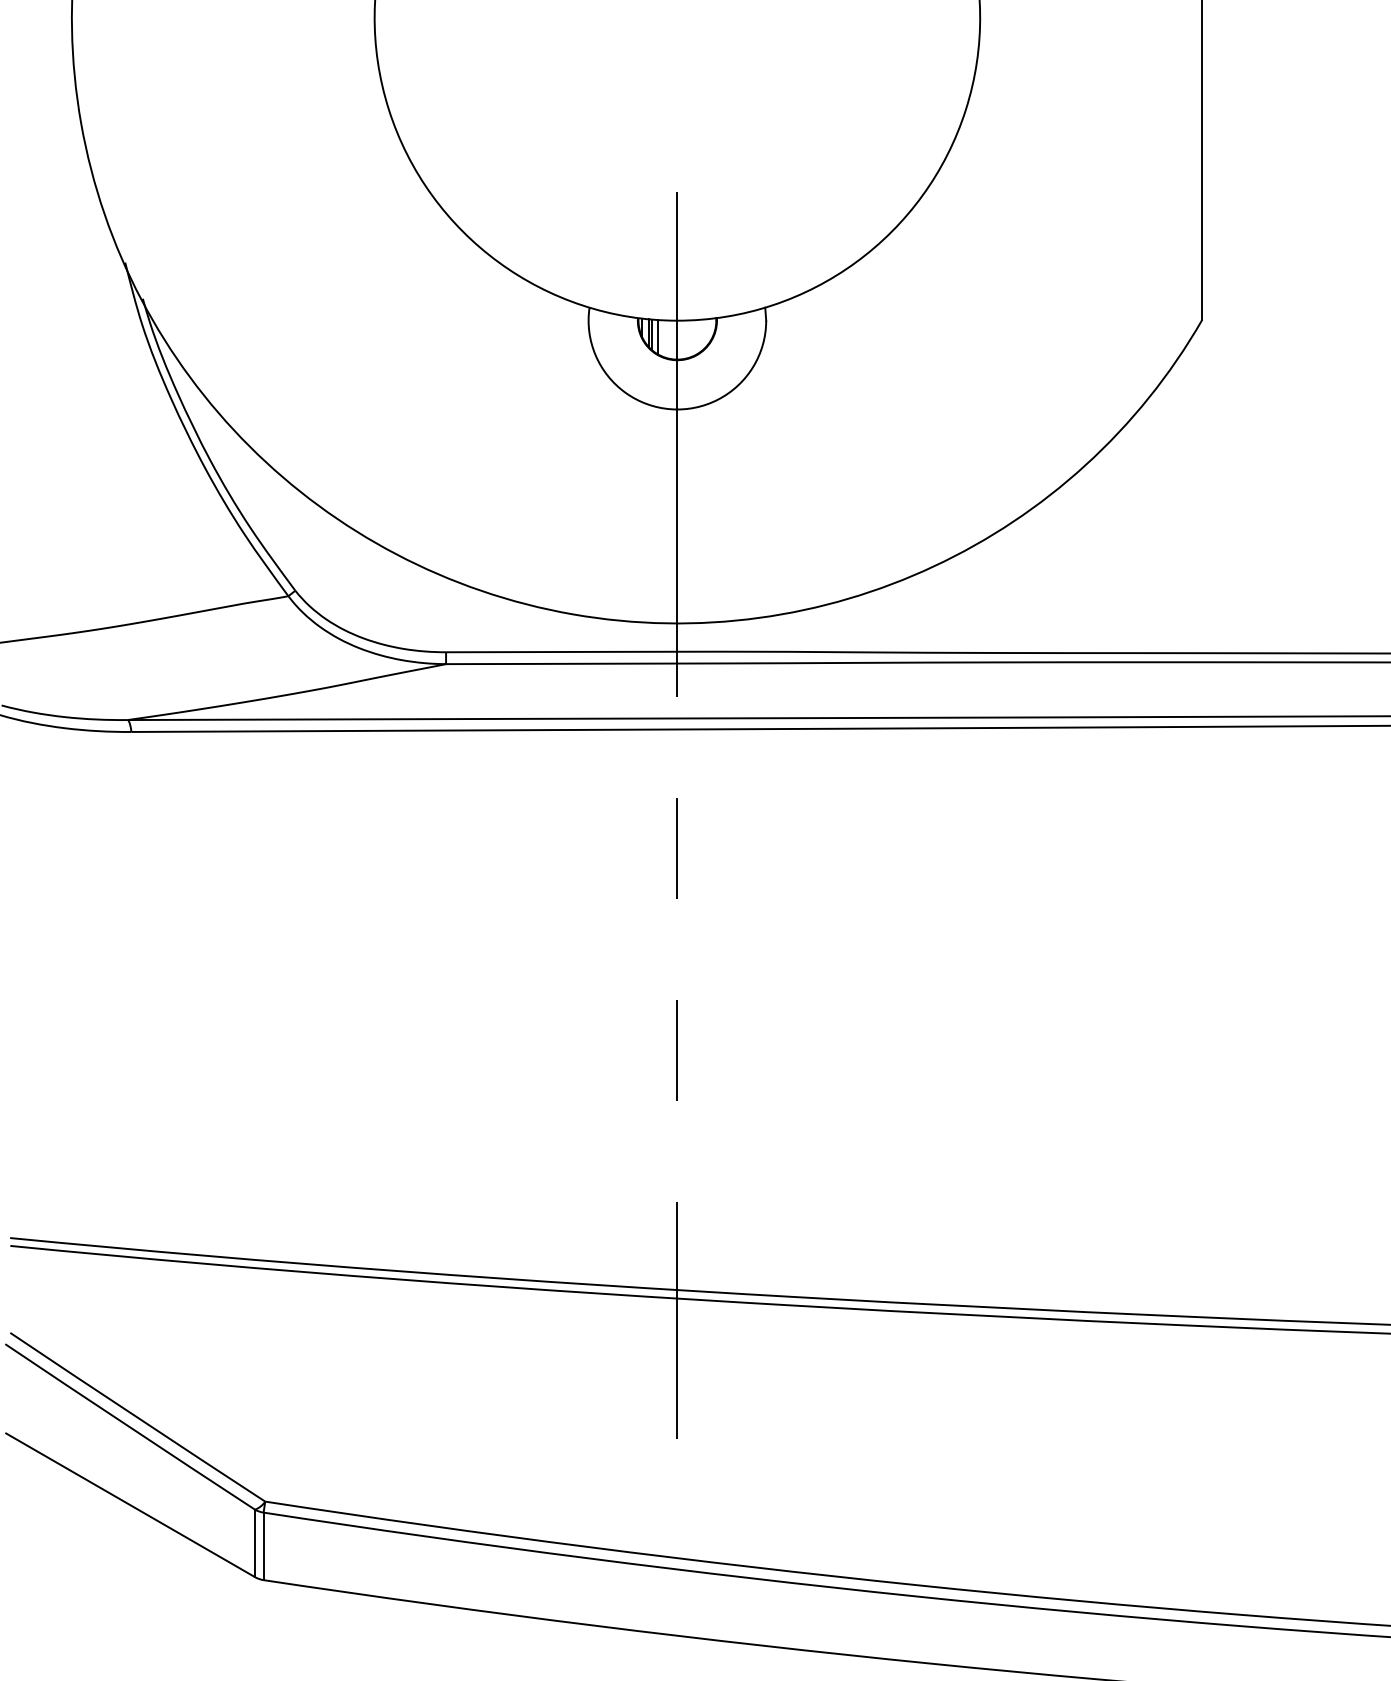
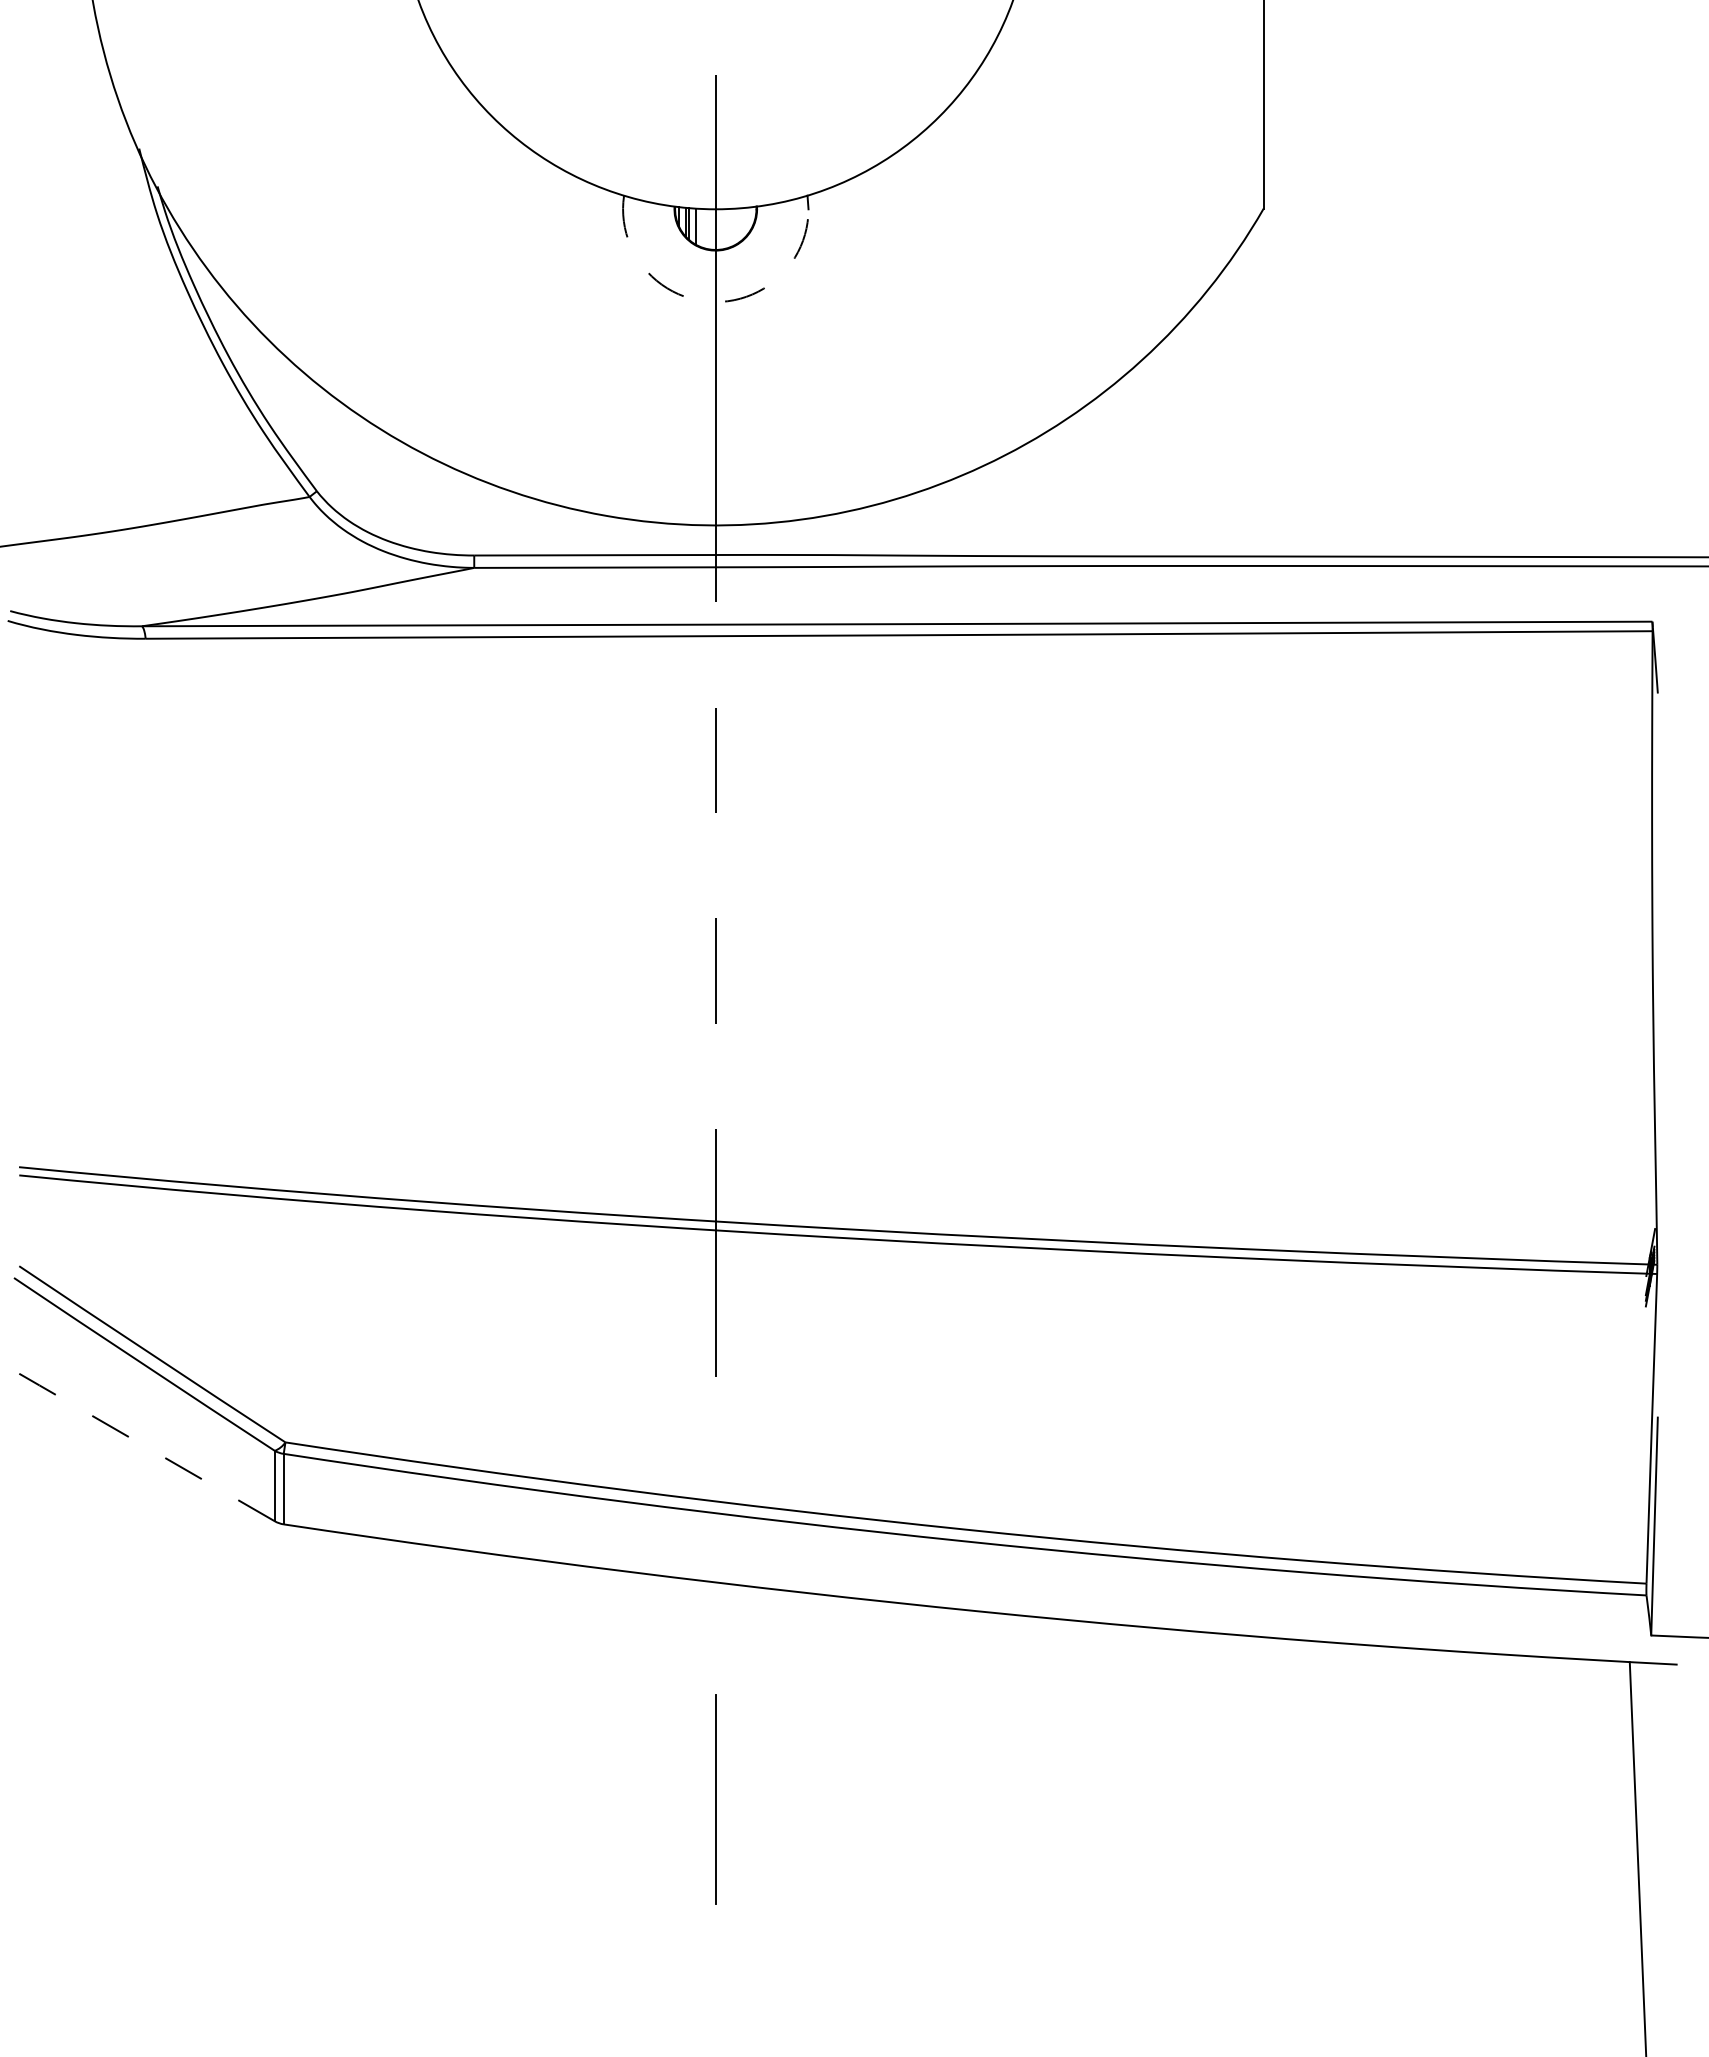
arc: (670, 408) -> (708, 301), solid -> dashed
line: (129, 1504) -> (143, 1445), solid -> dashed

